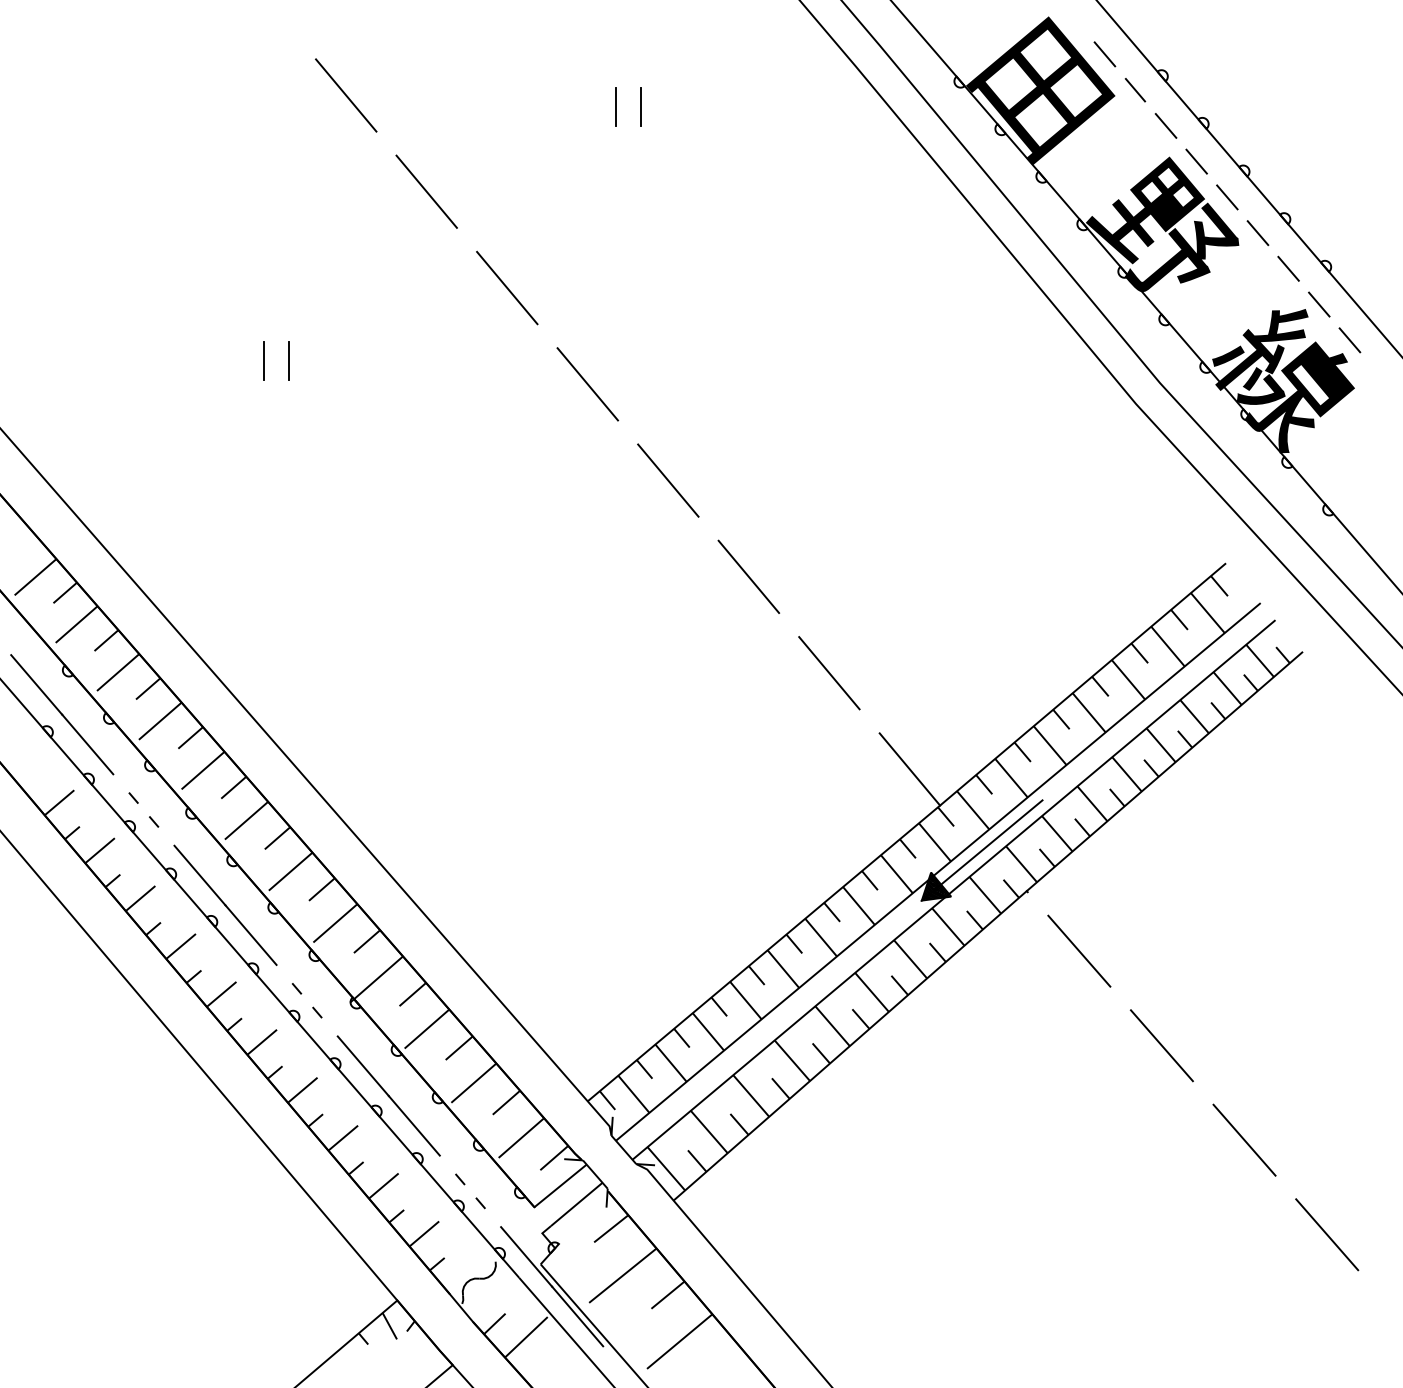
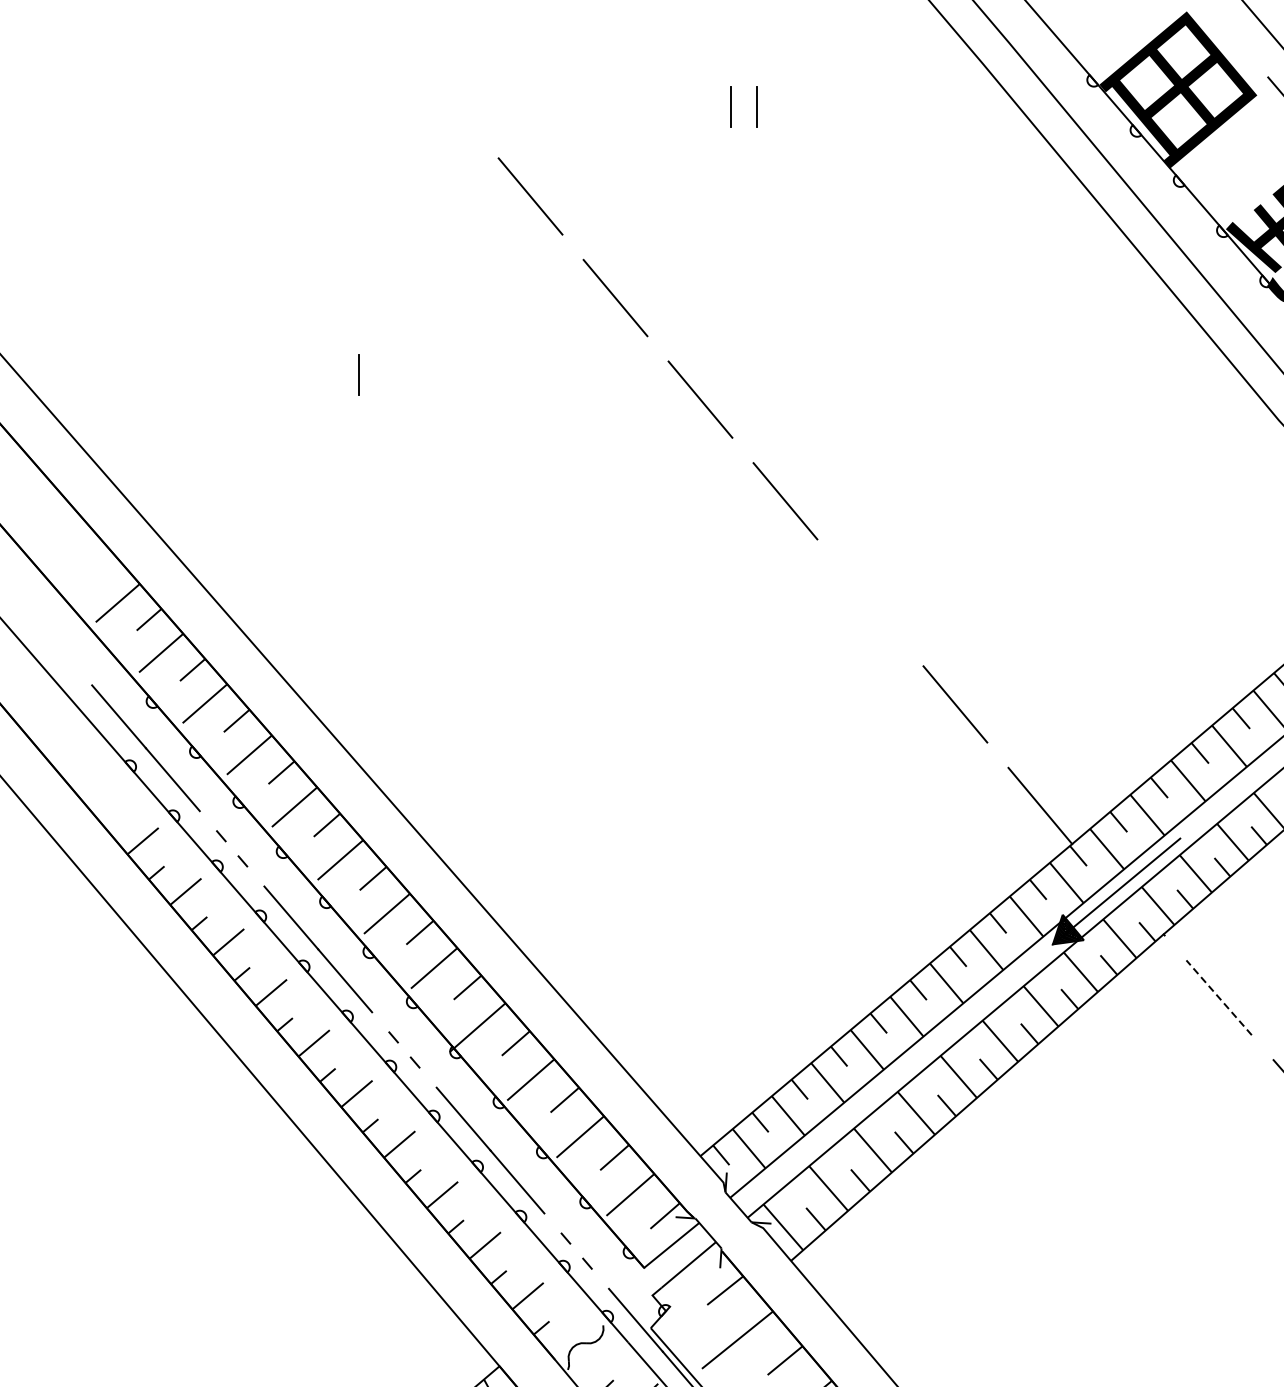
line: (1104, 54) -> (1245, 51), removed
line: (346, 95) -> (445, 94), removed
line: (288, 360) -> (384, 374), removed
line: (748, 576) -> (870, 602), removed
line: (1079, 950) -> (1219, 997), solid -> dashed

